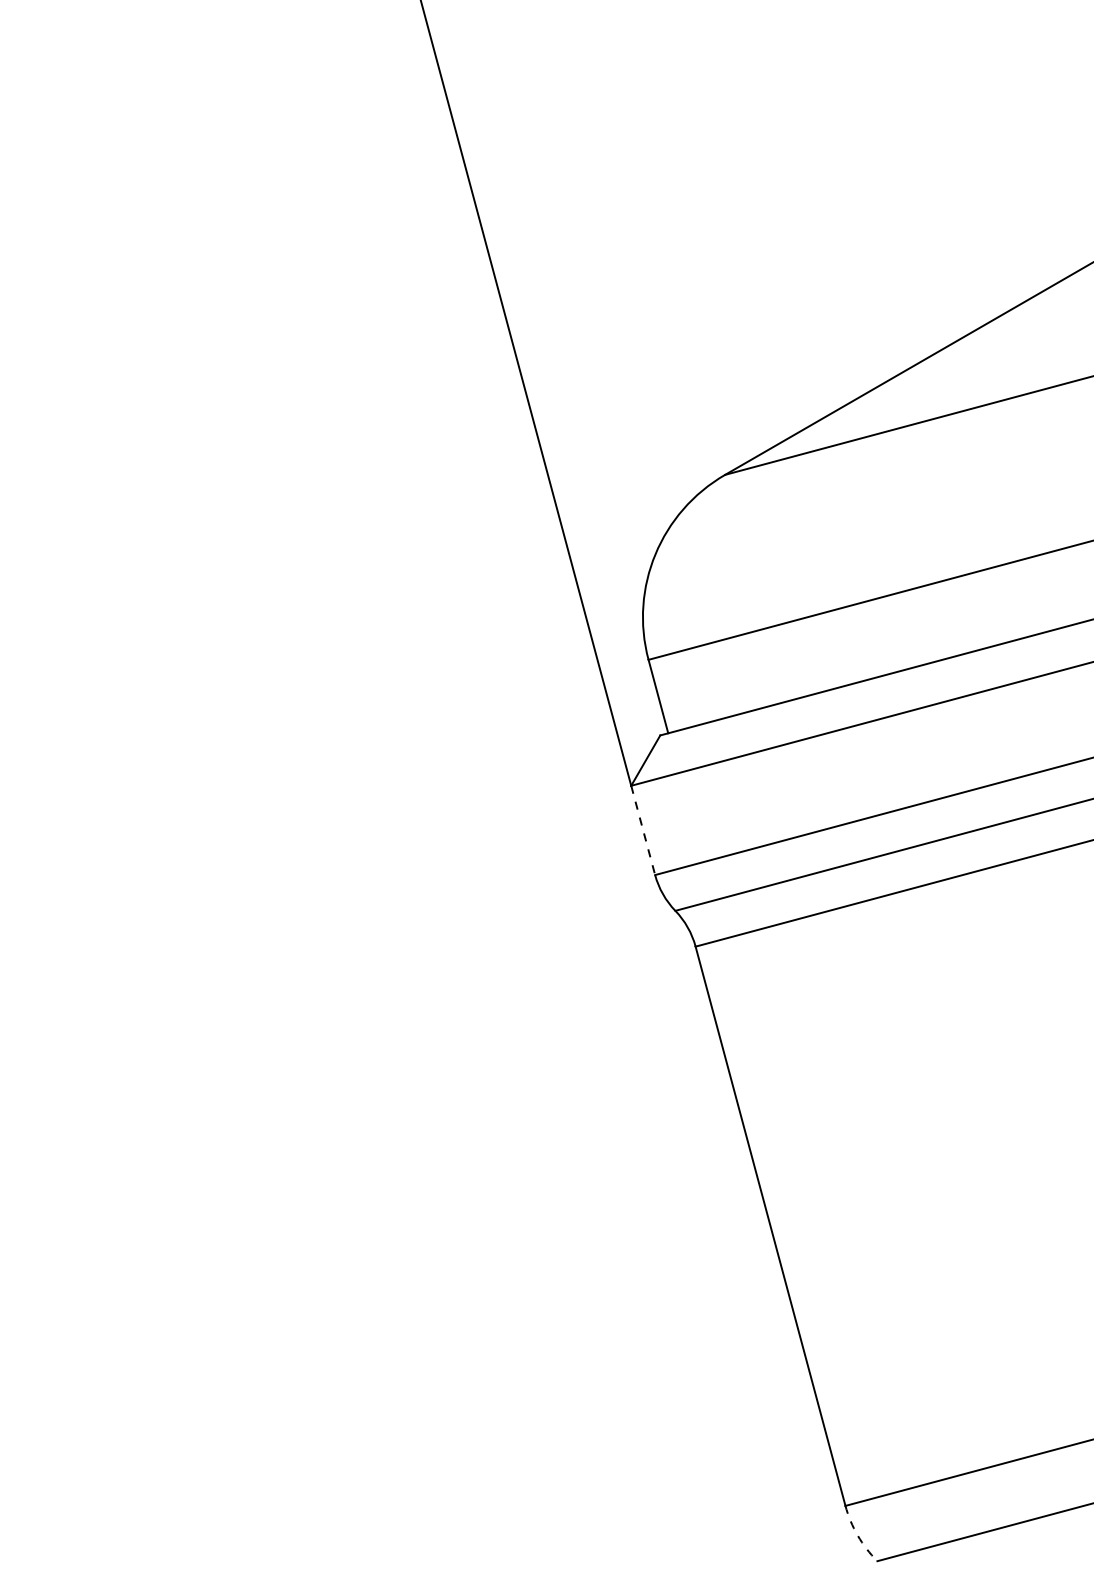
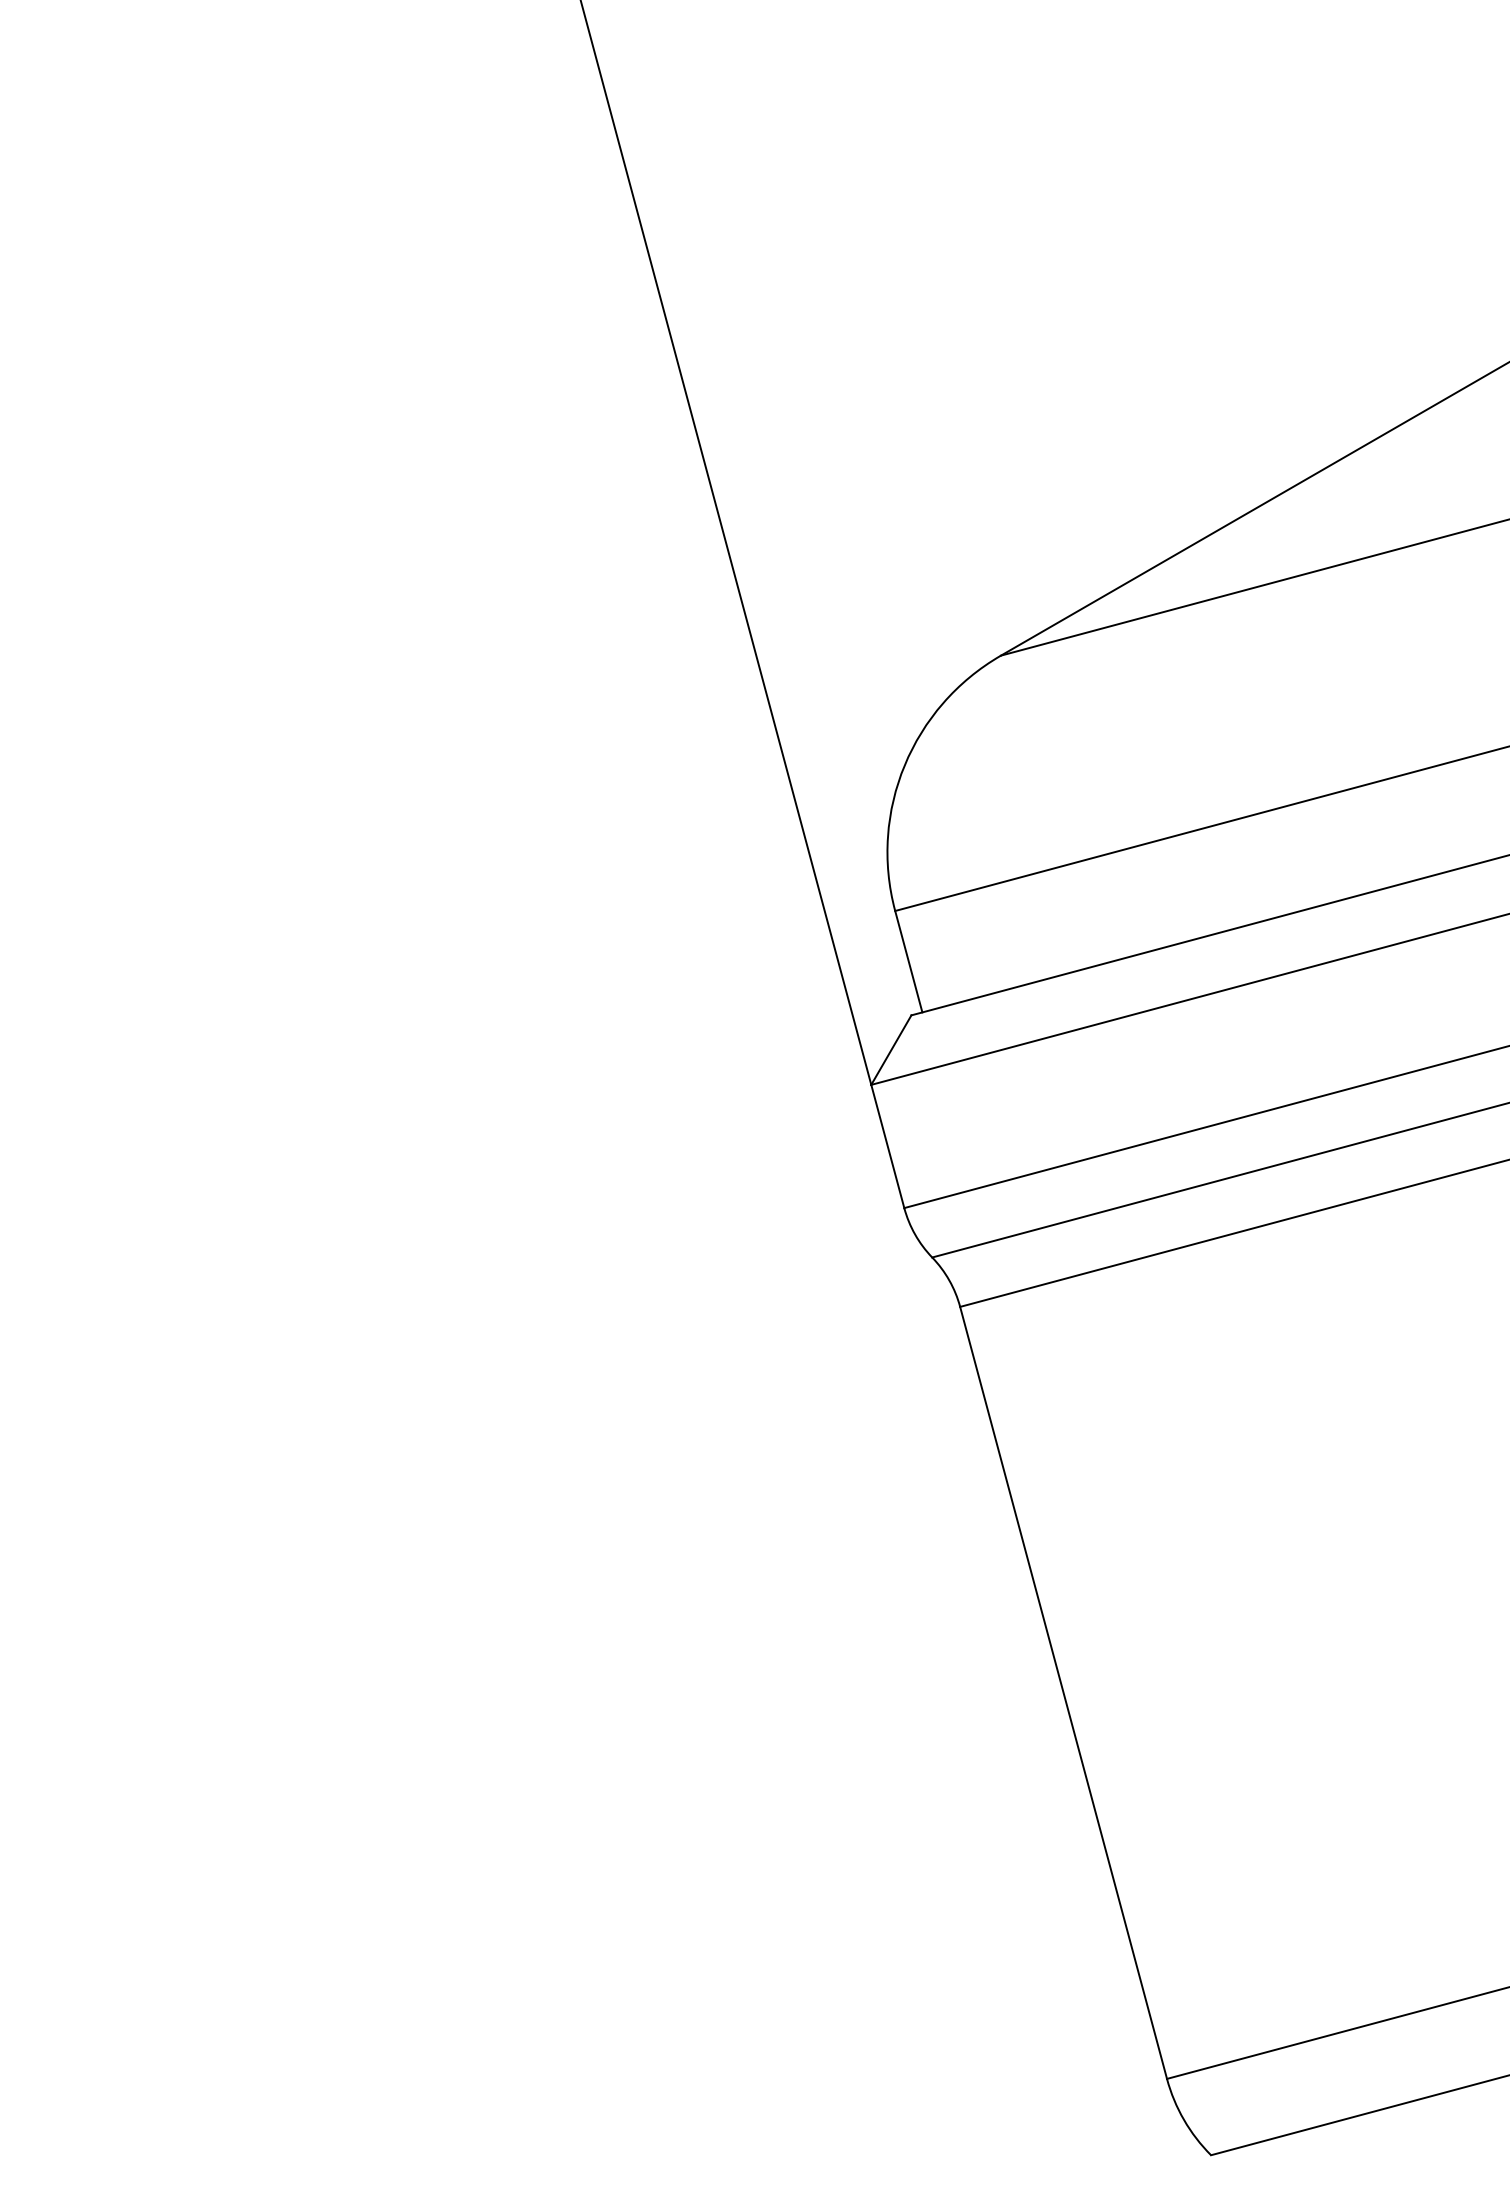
line: (643, 830) -> (888, 1146), dashed -> solid
arc: (857, 1535) -> (1183, 2119), dashed -> solid

